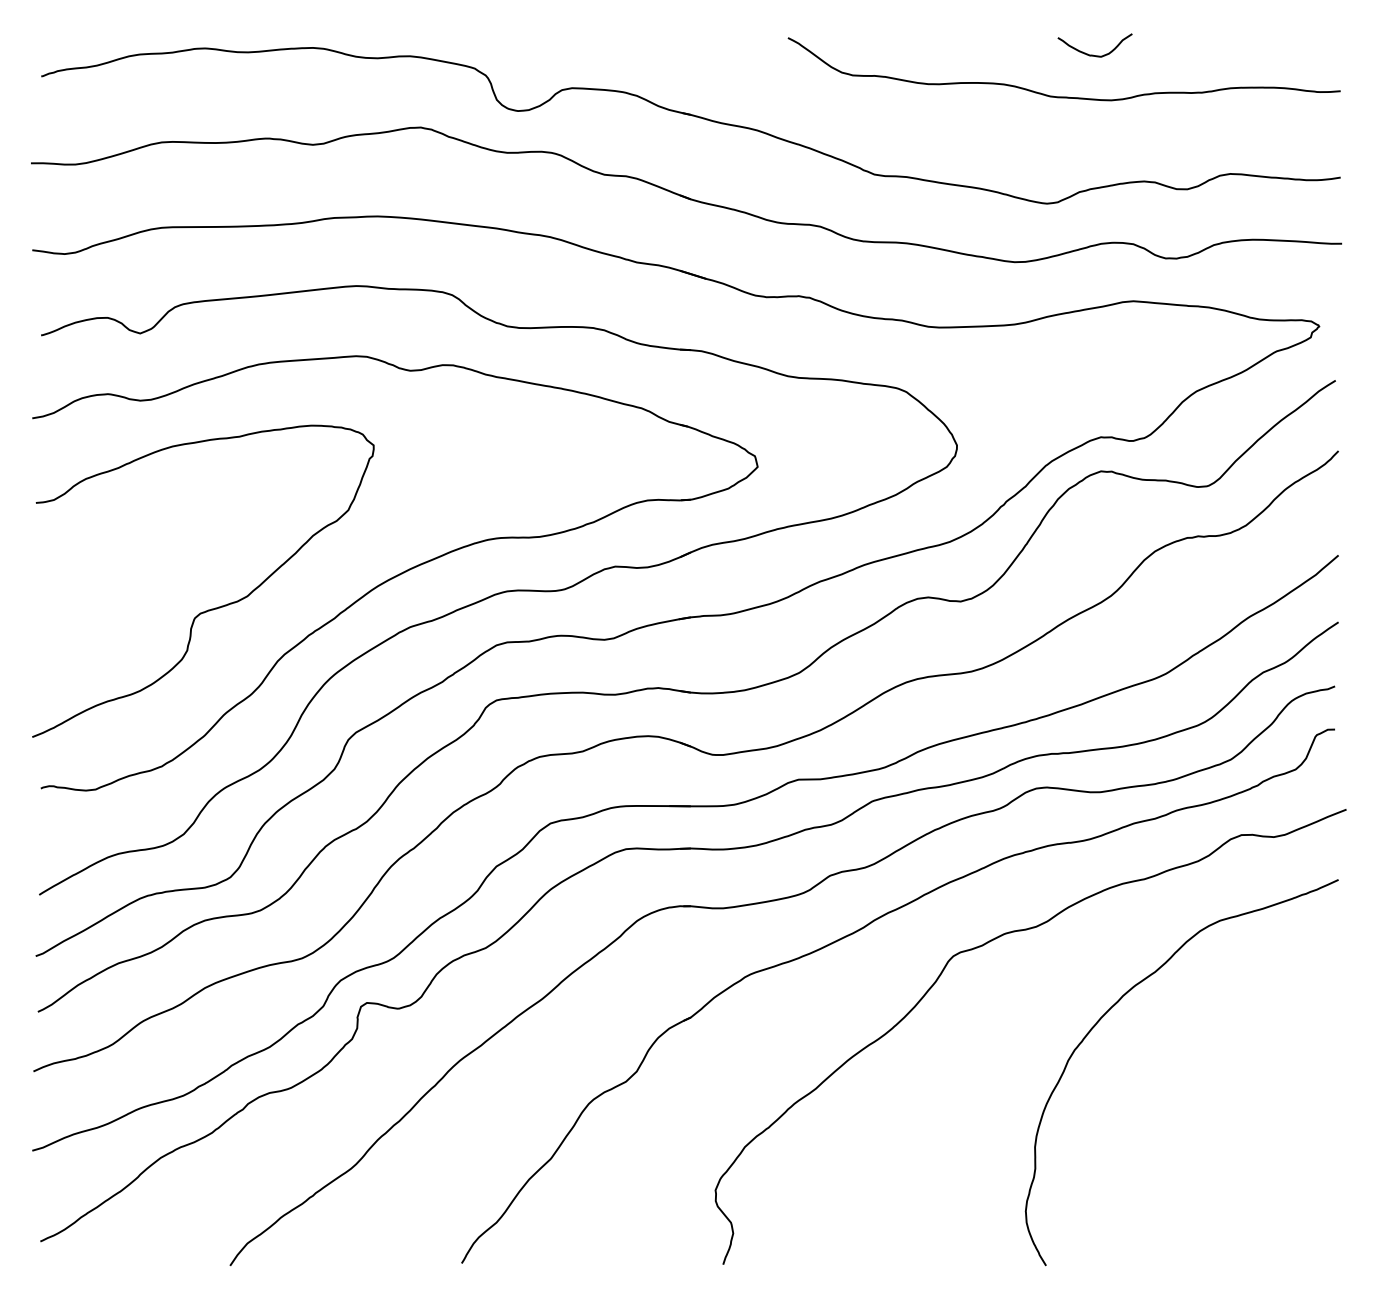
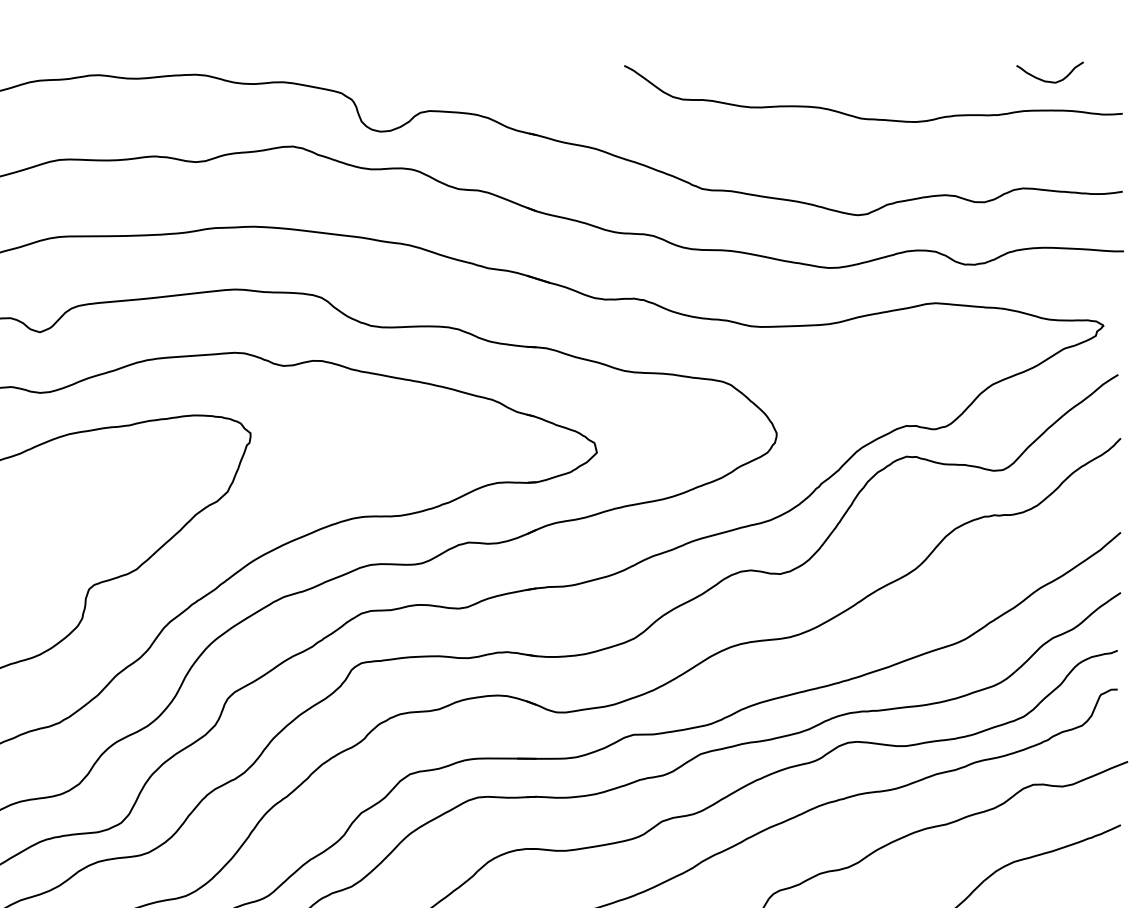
curve: (1093, 54) -> (1048, 80), moved

